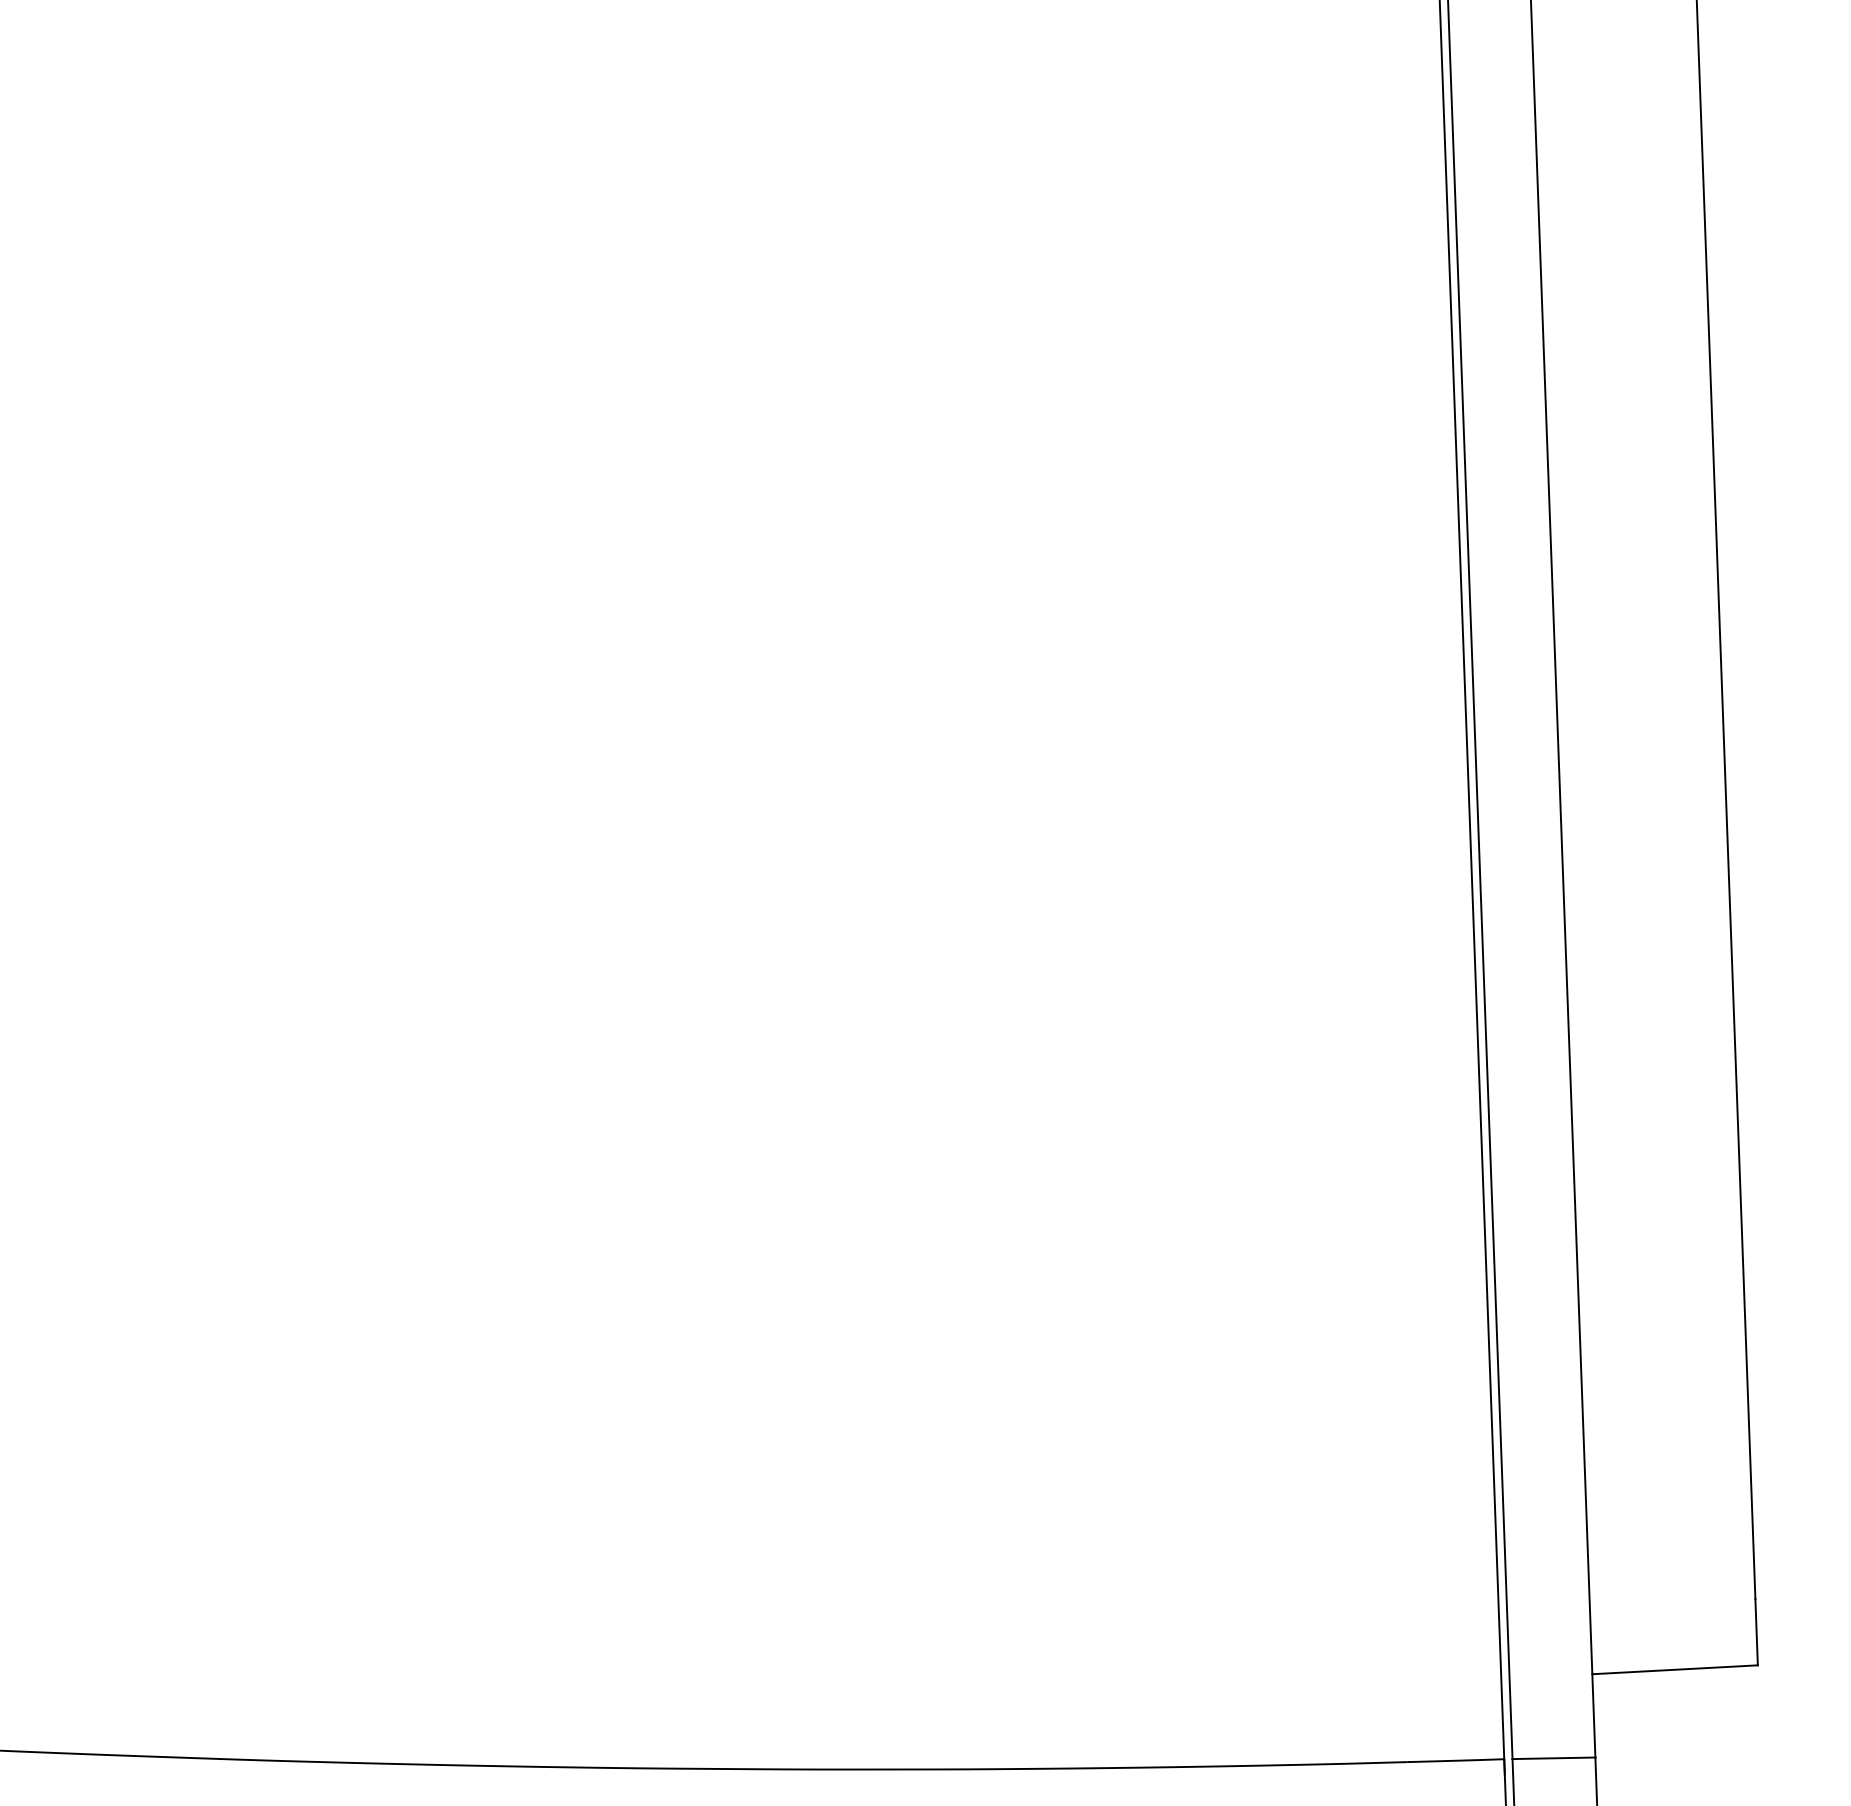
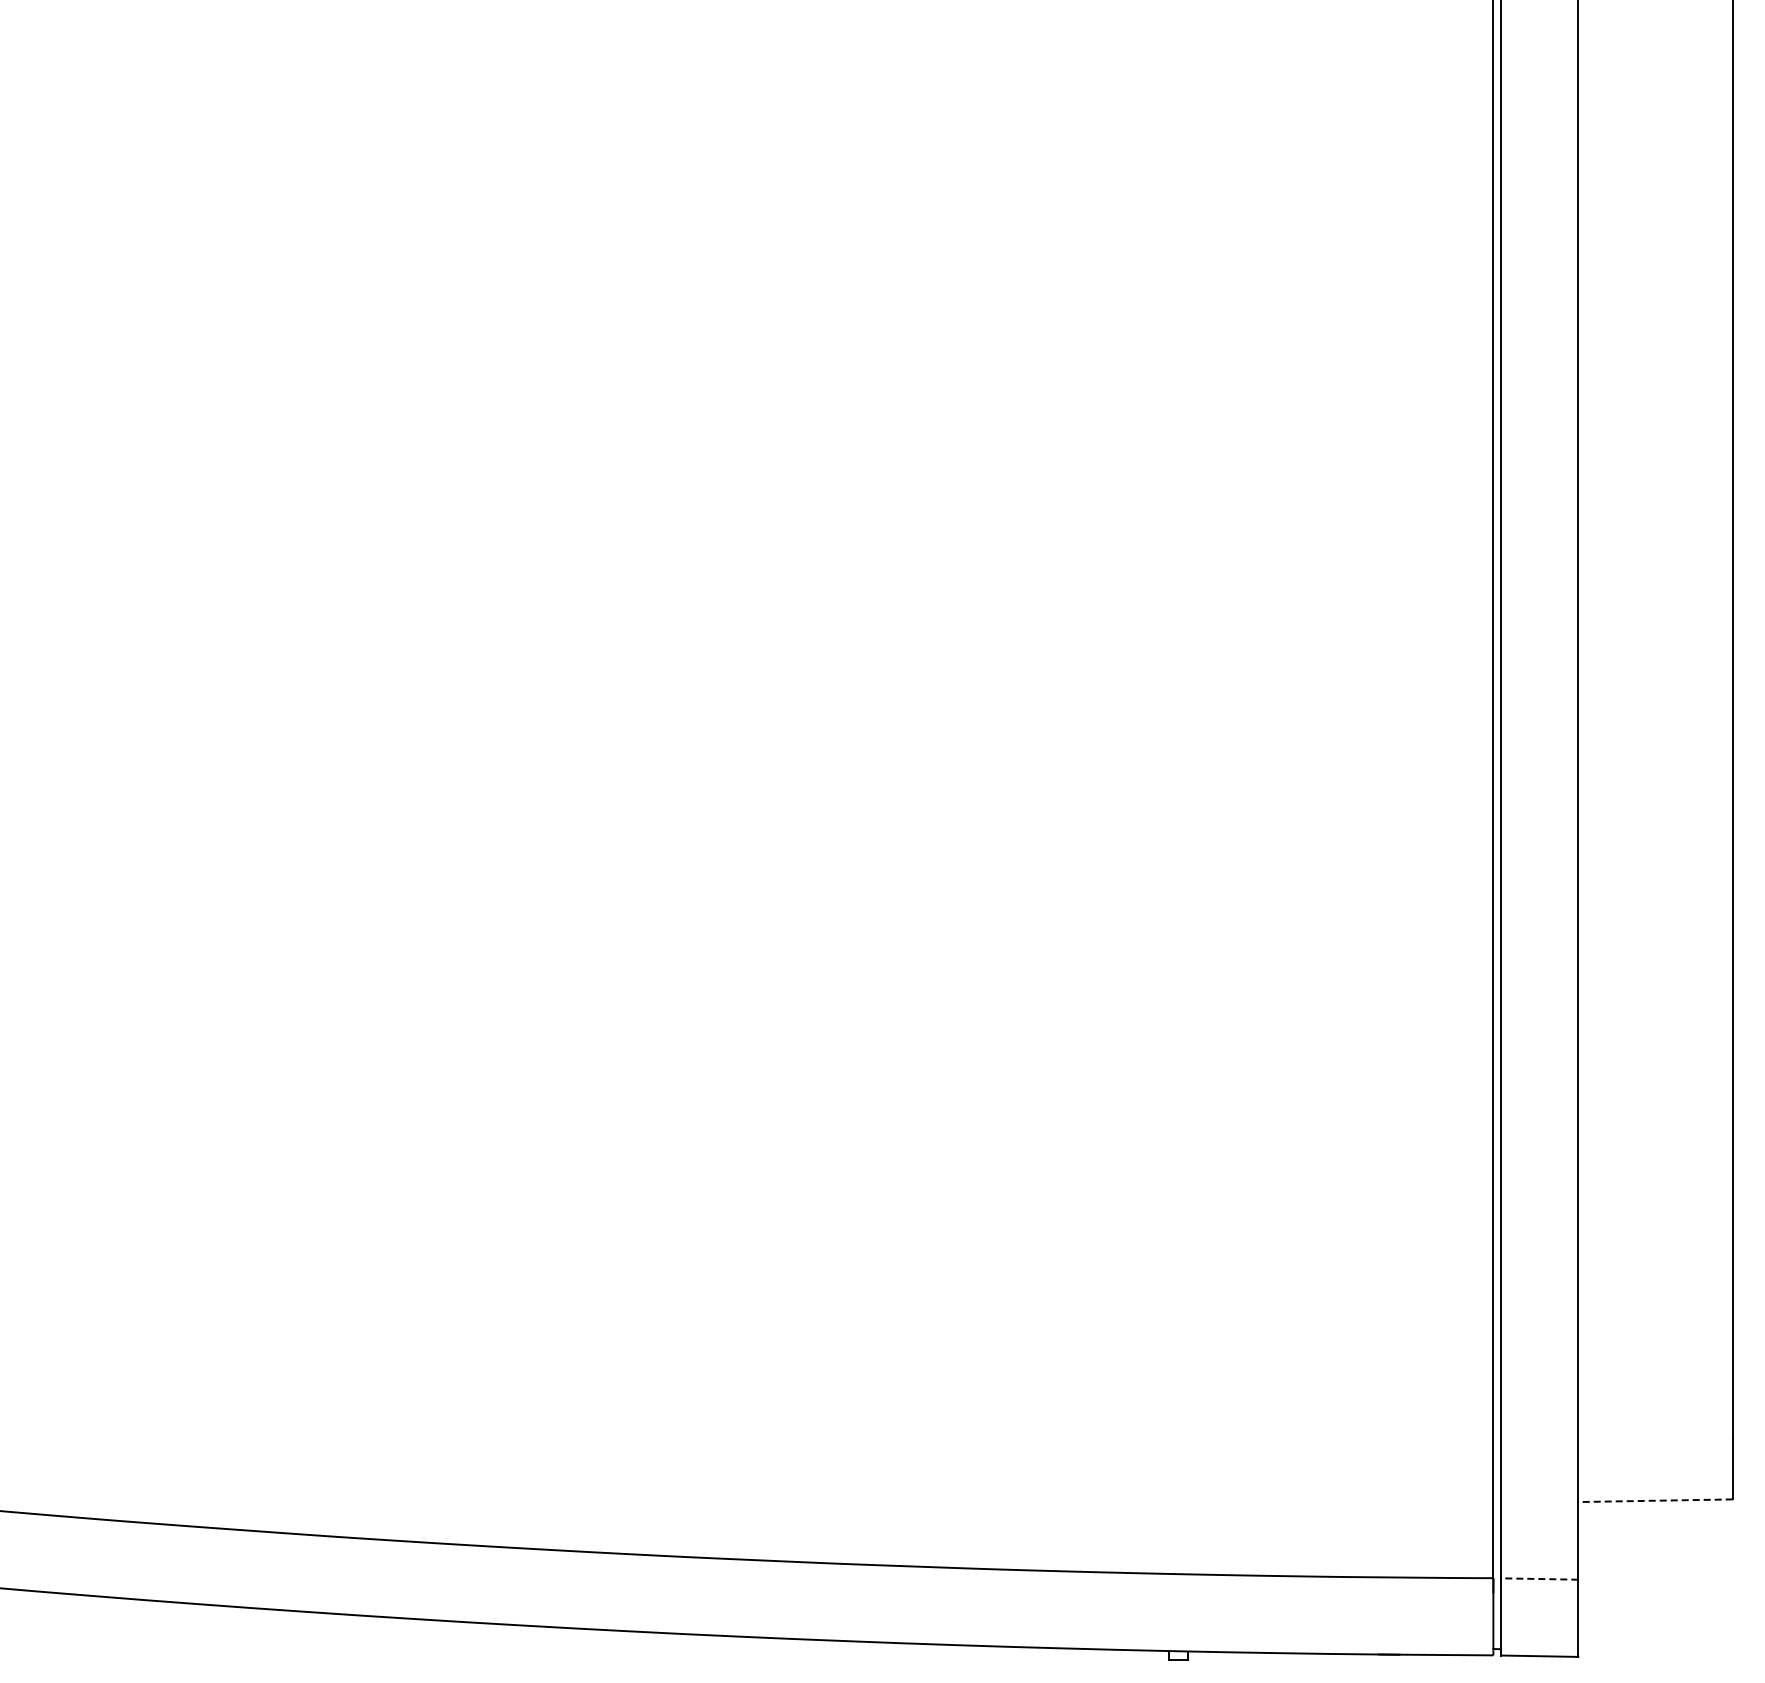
line: (1675, 1669) -> (1655, 1500), solid -> dashed
line: (1553, 1758) -> (1539, 1579), solid -> dashed

